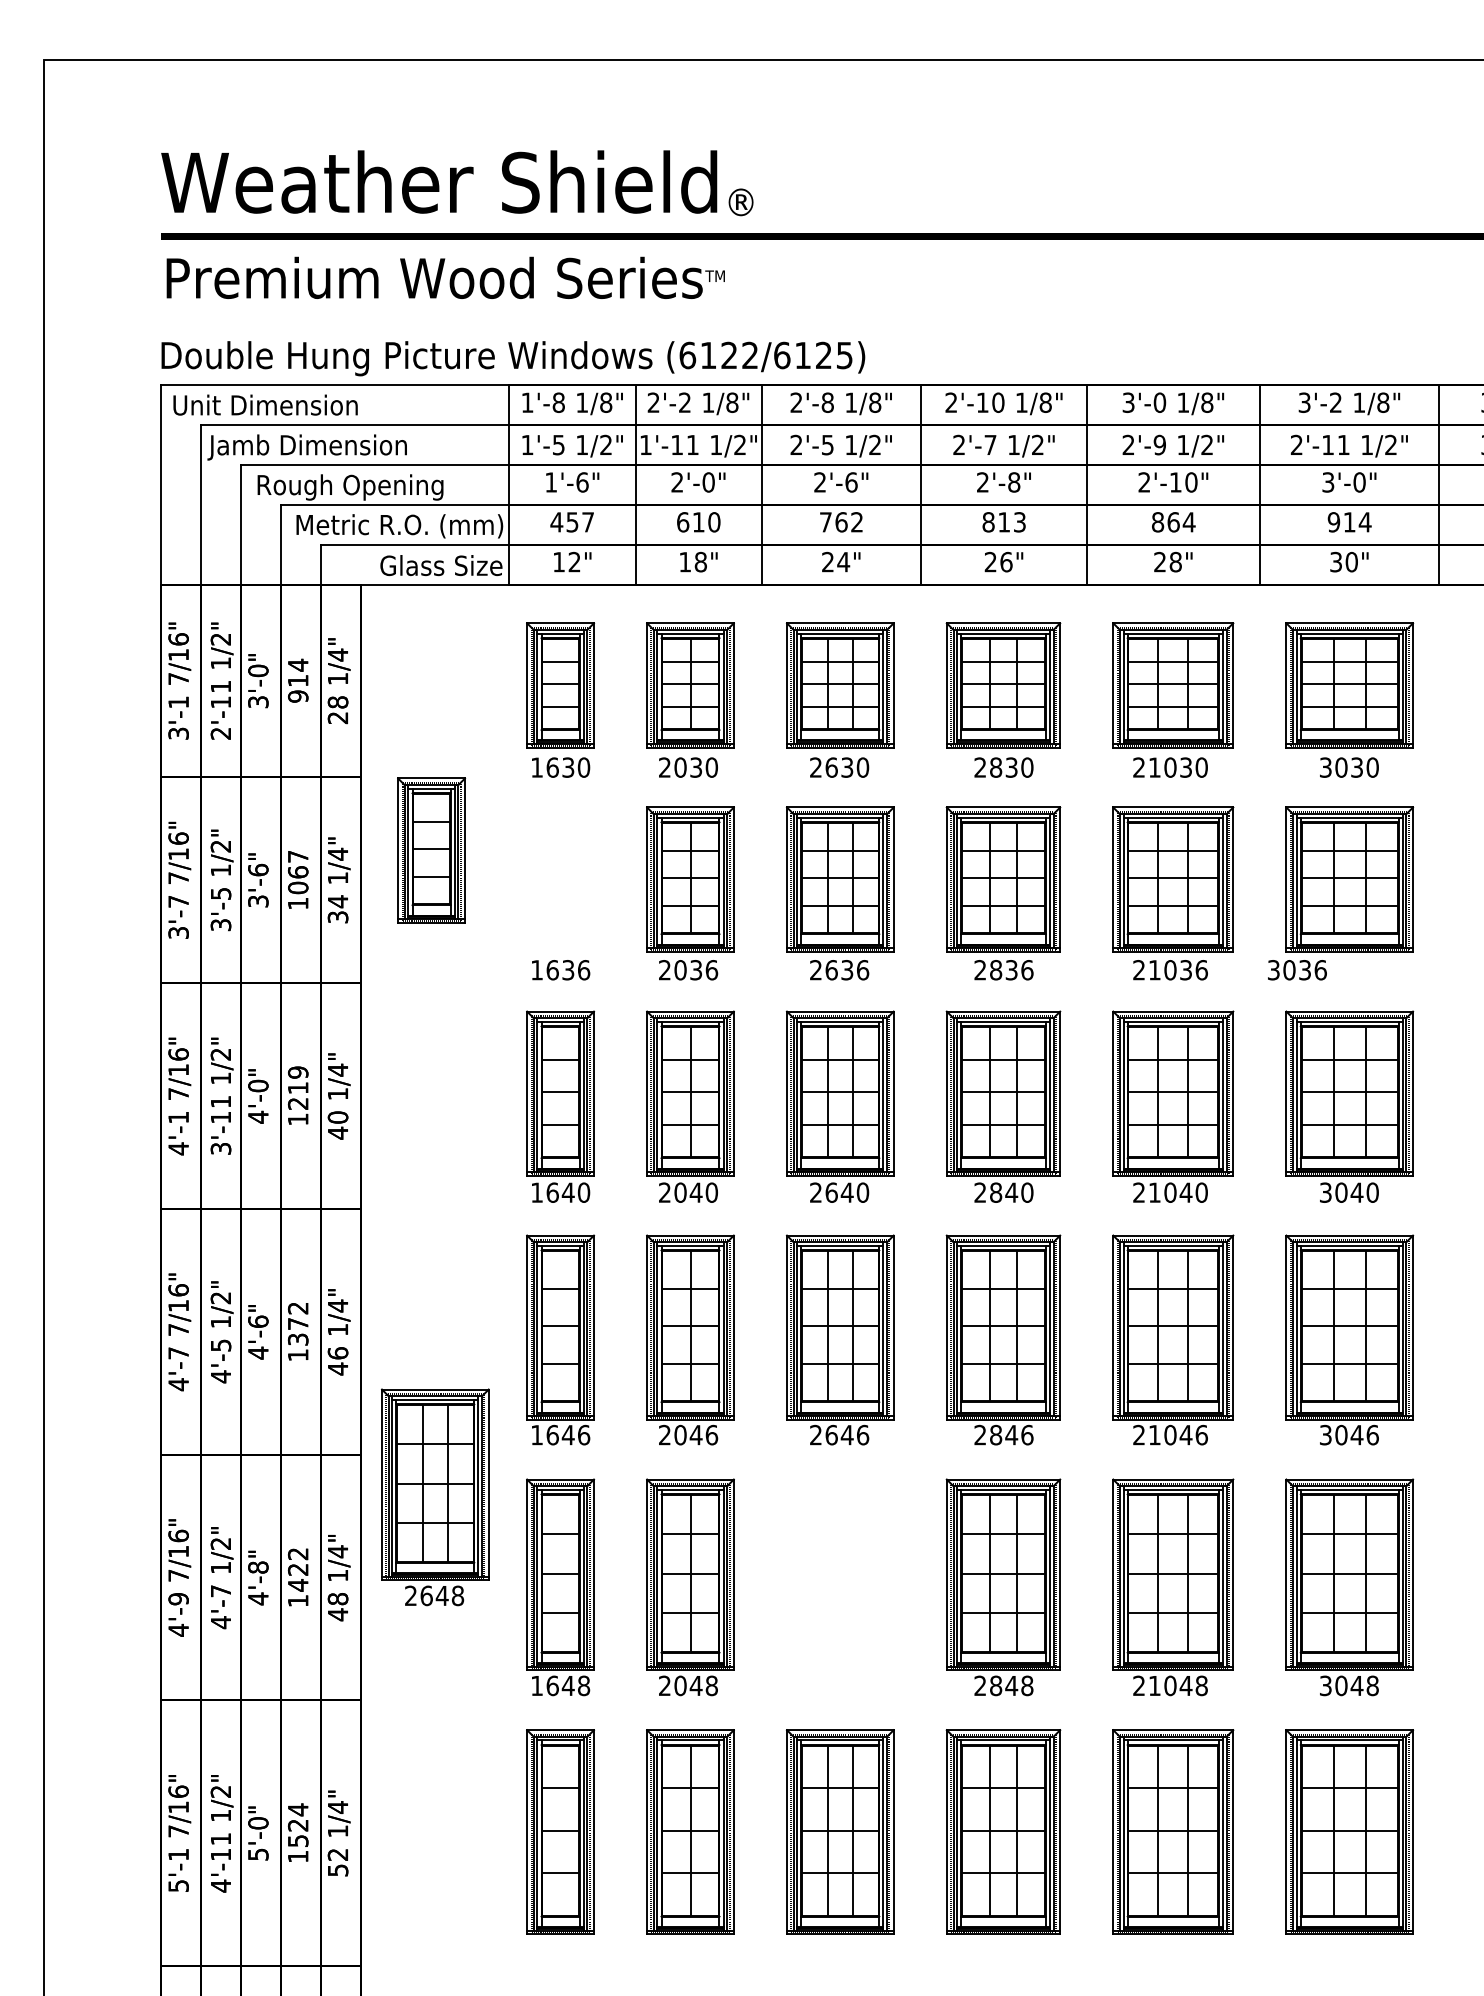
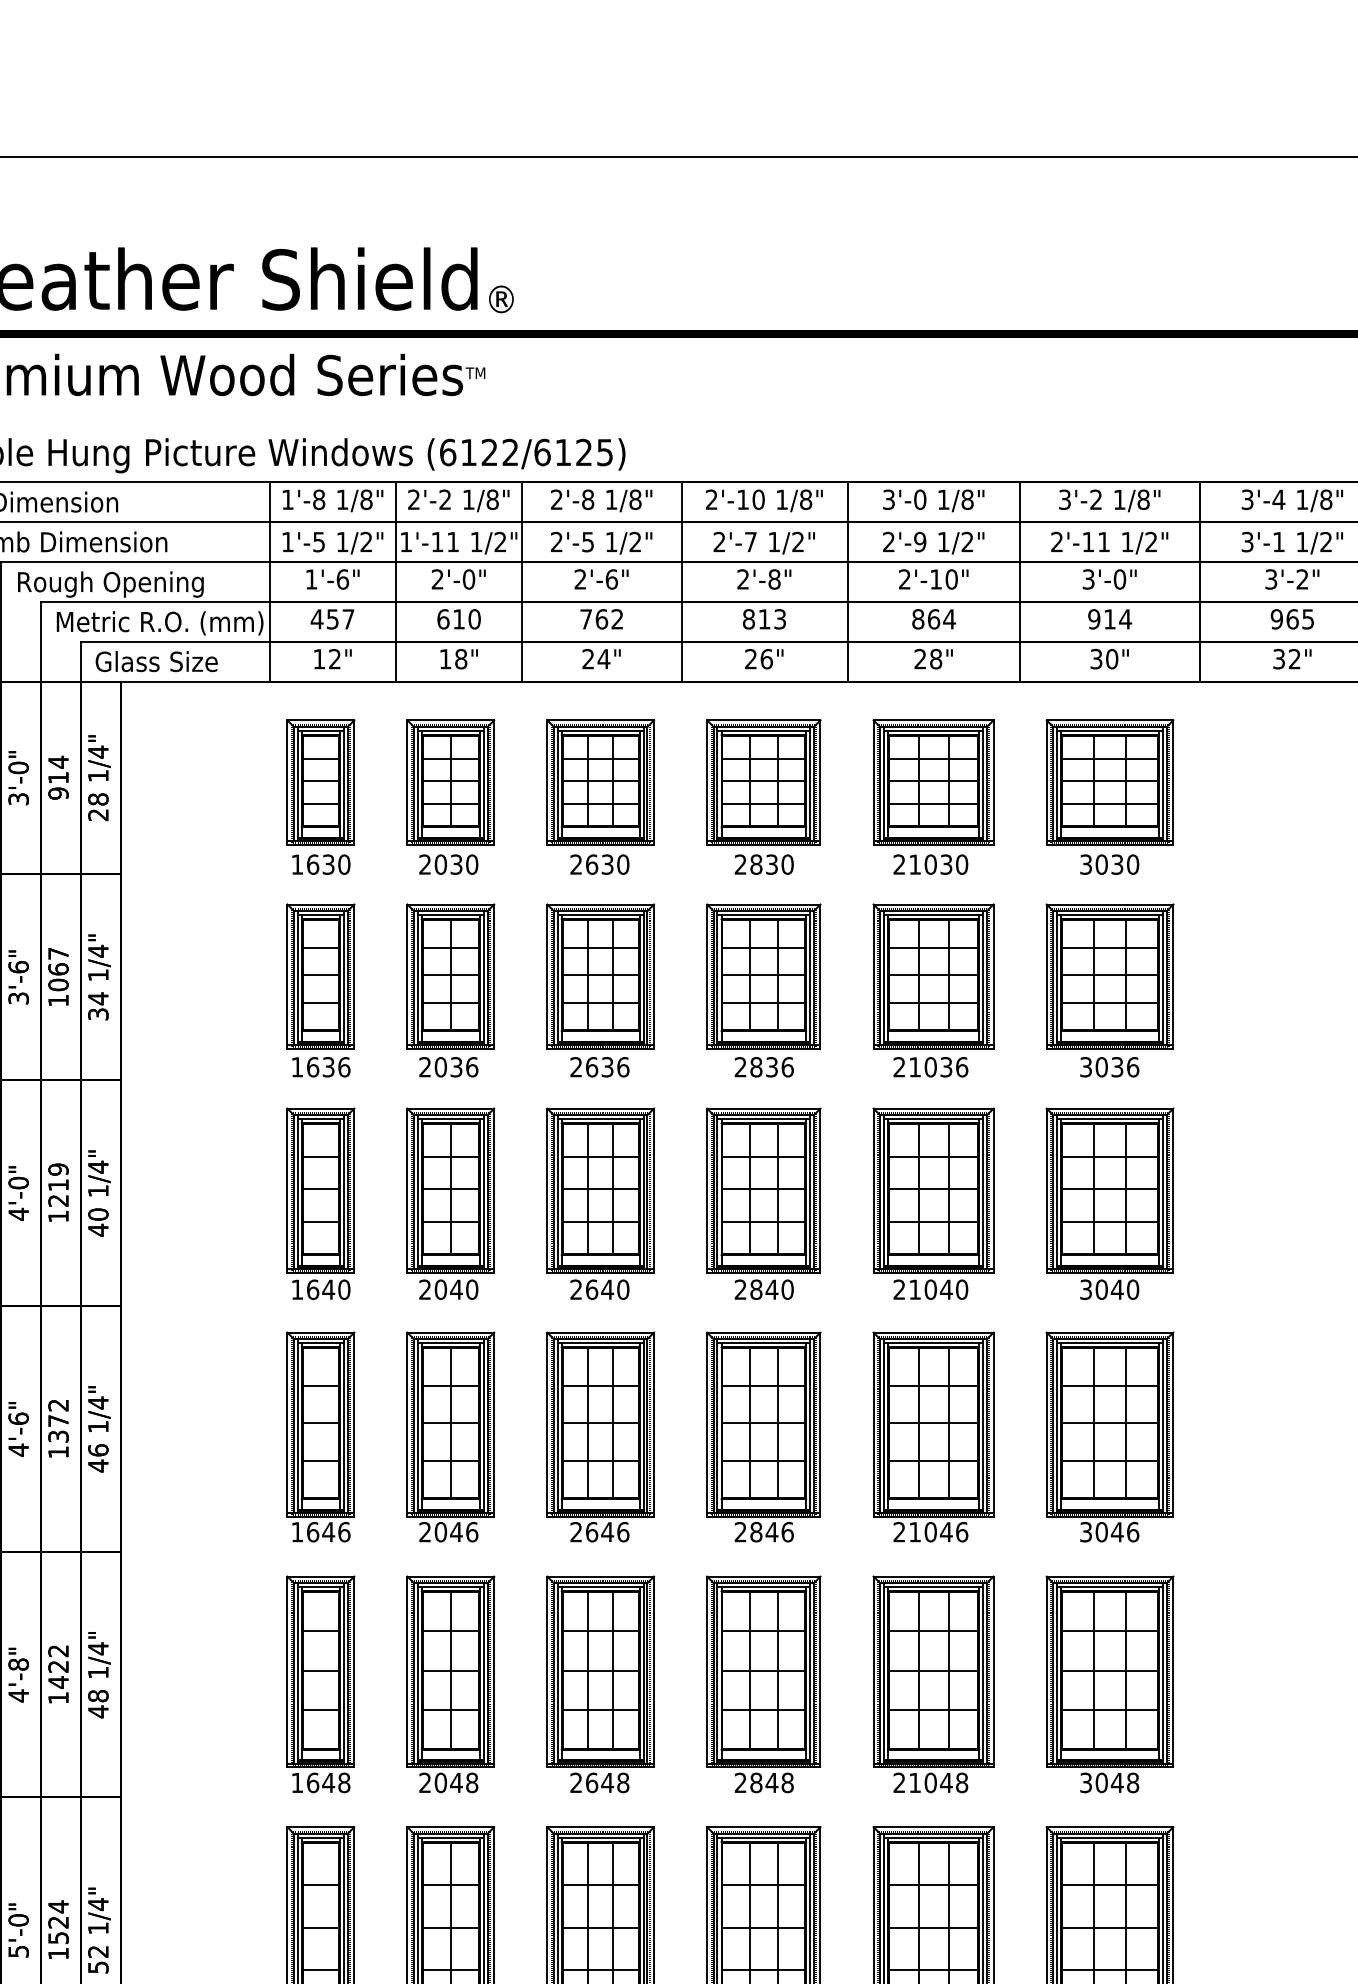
text: (441, 565) -> (156, 661), moved
part: (431, 850) -> (320, 976), moved
text: (1297, 970) -> (1109, 1067), moved
part: (435, 1497) -> (600, 1684), moved

